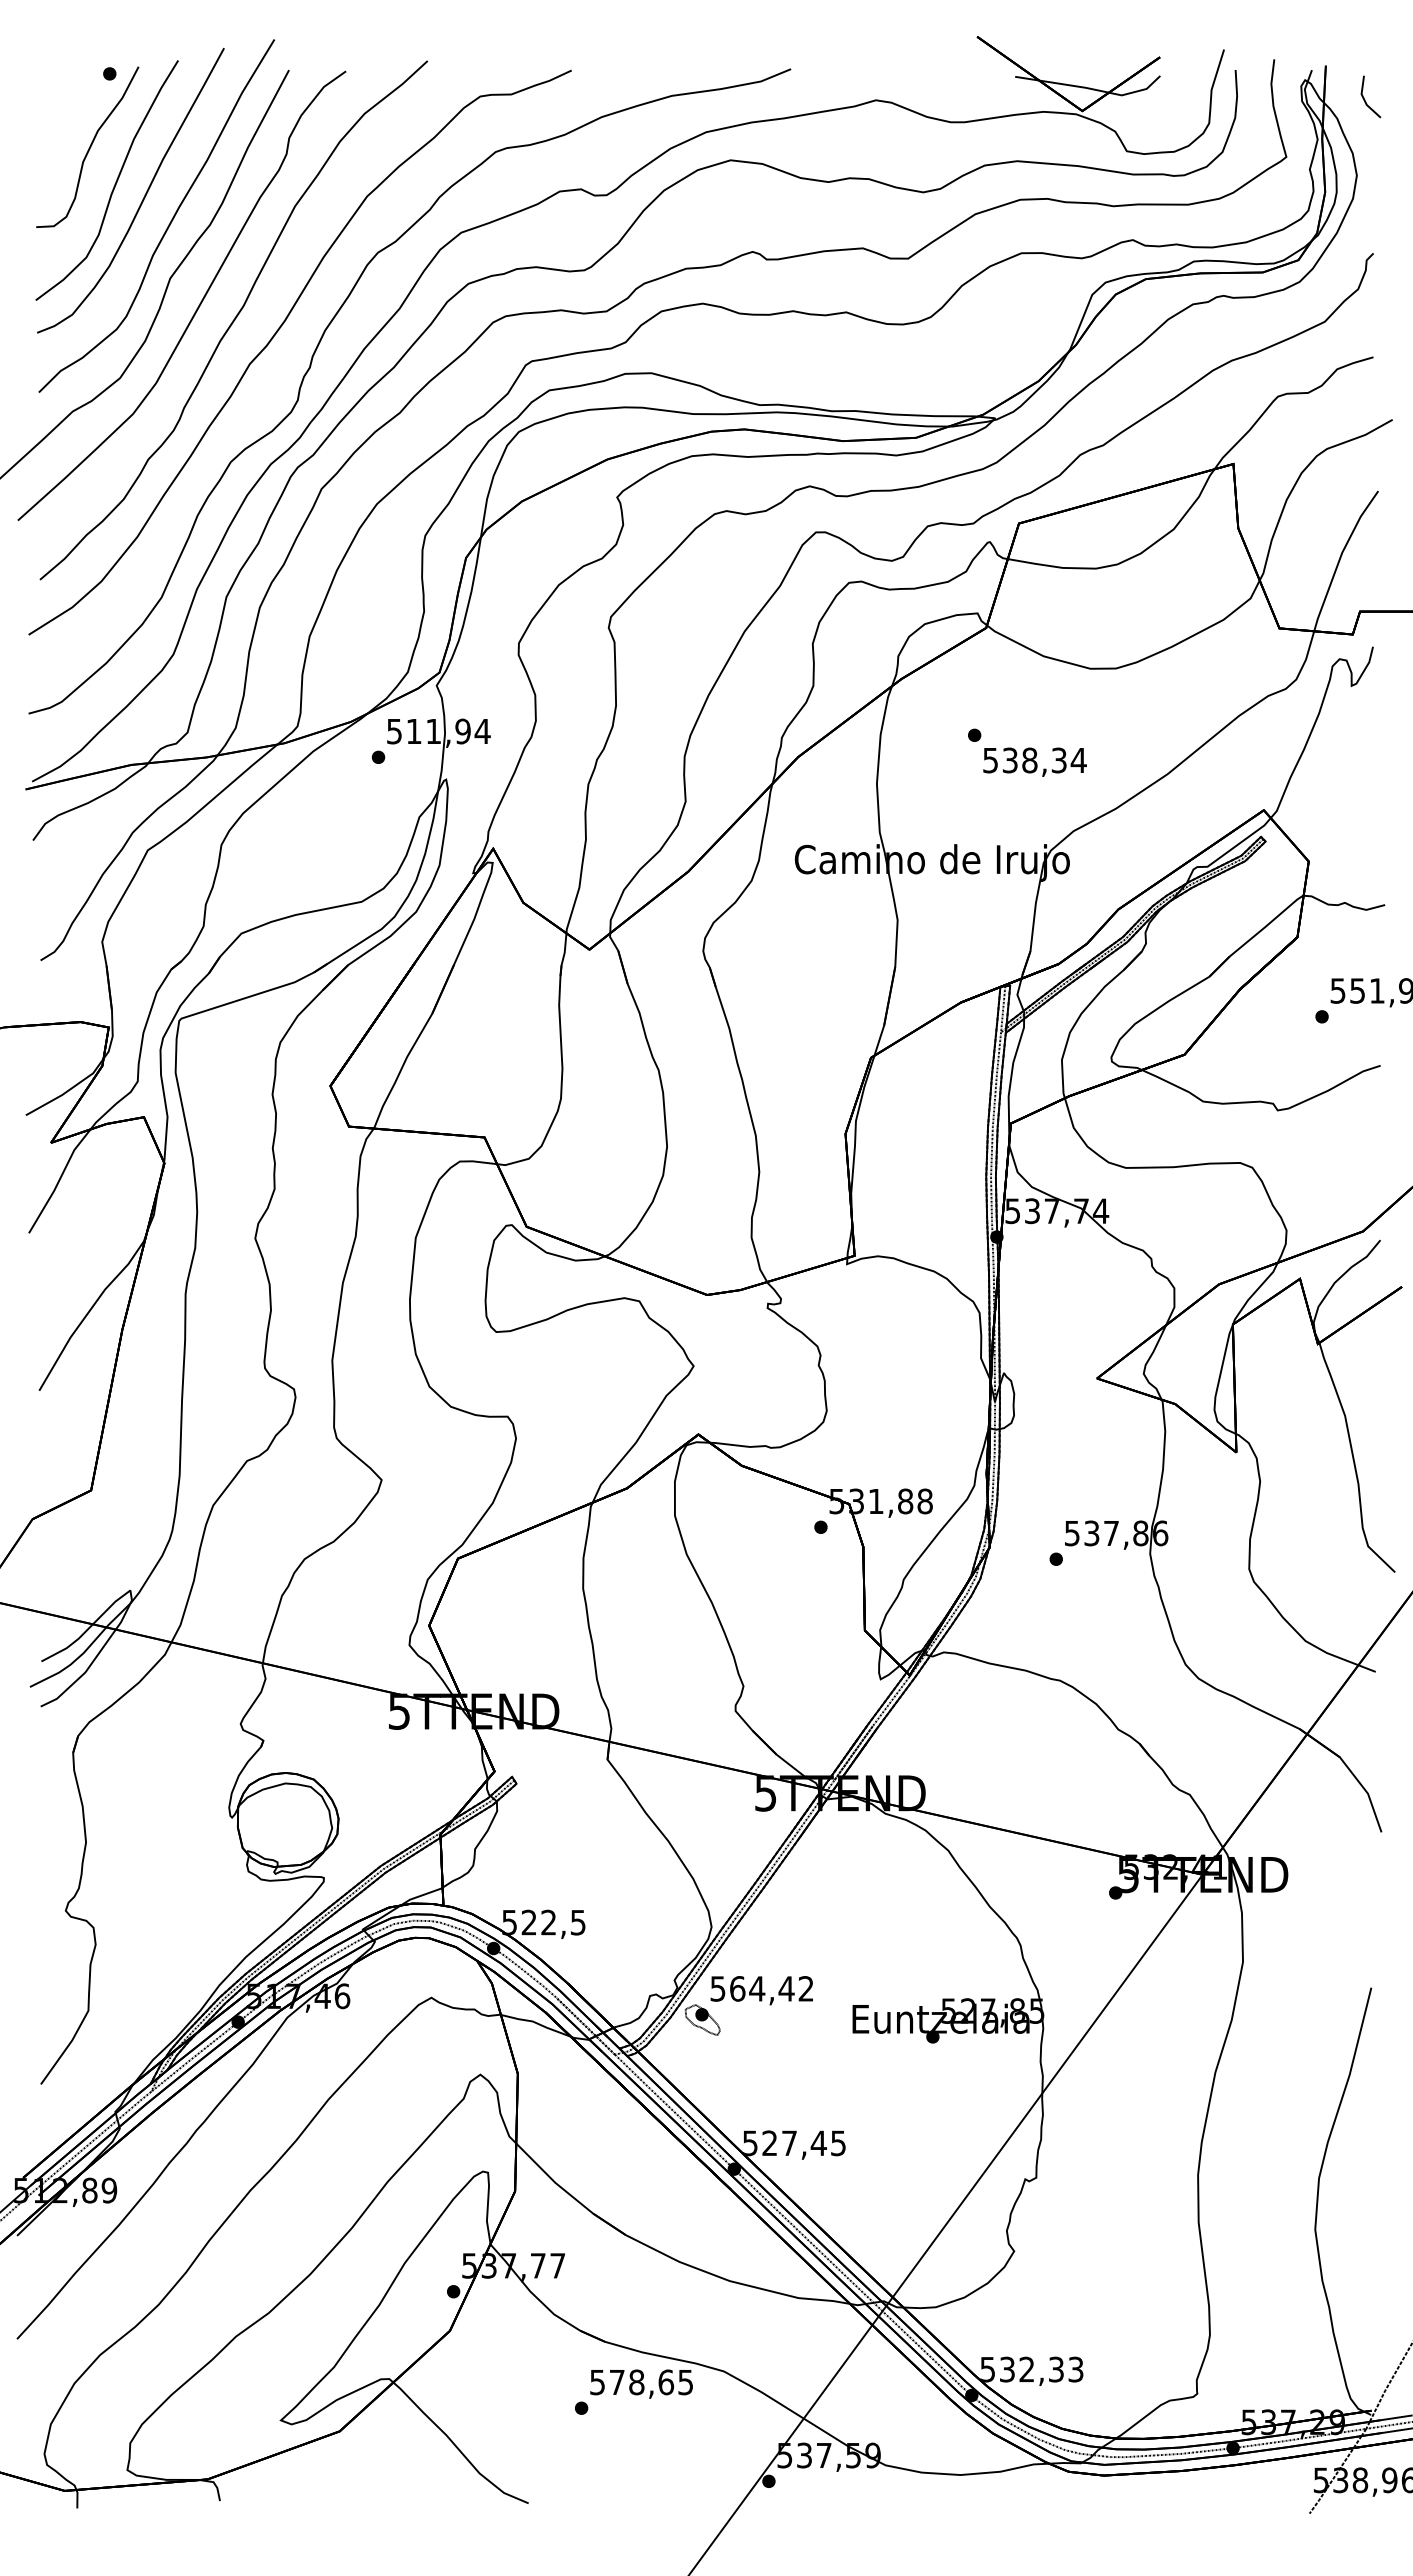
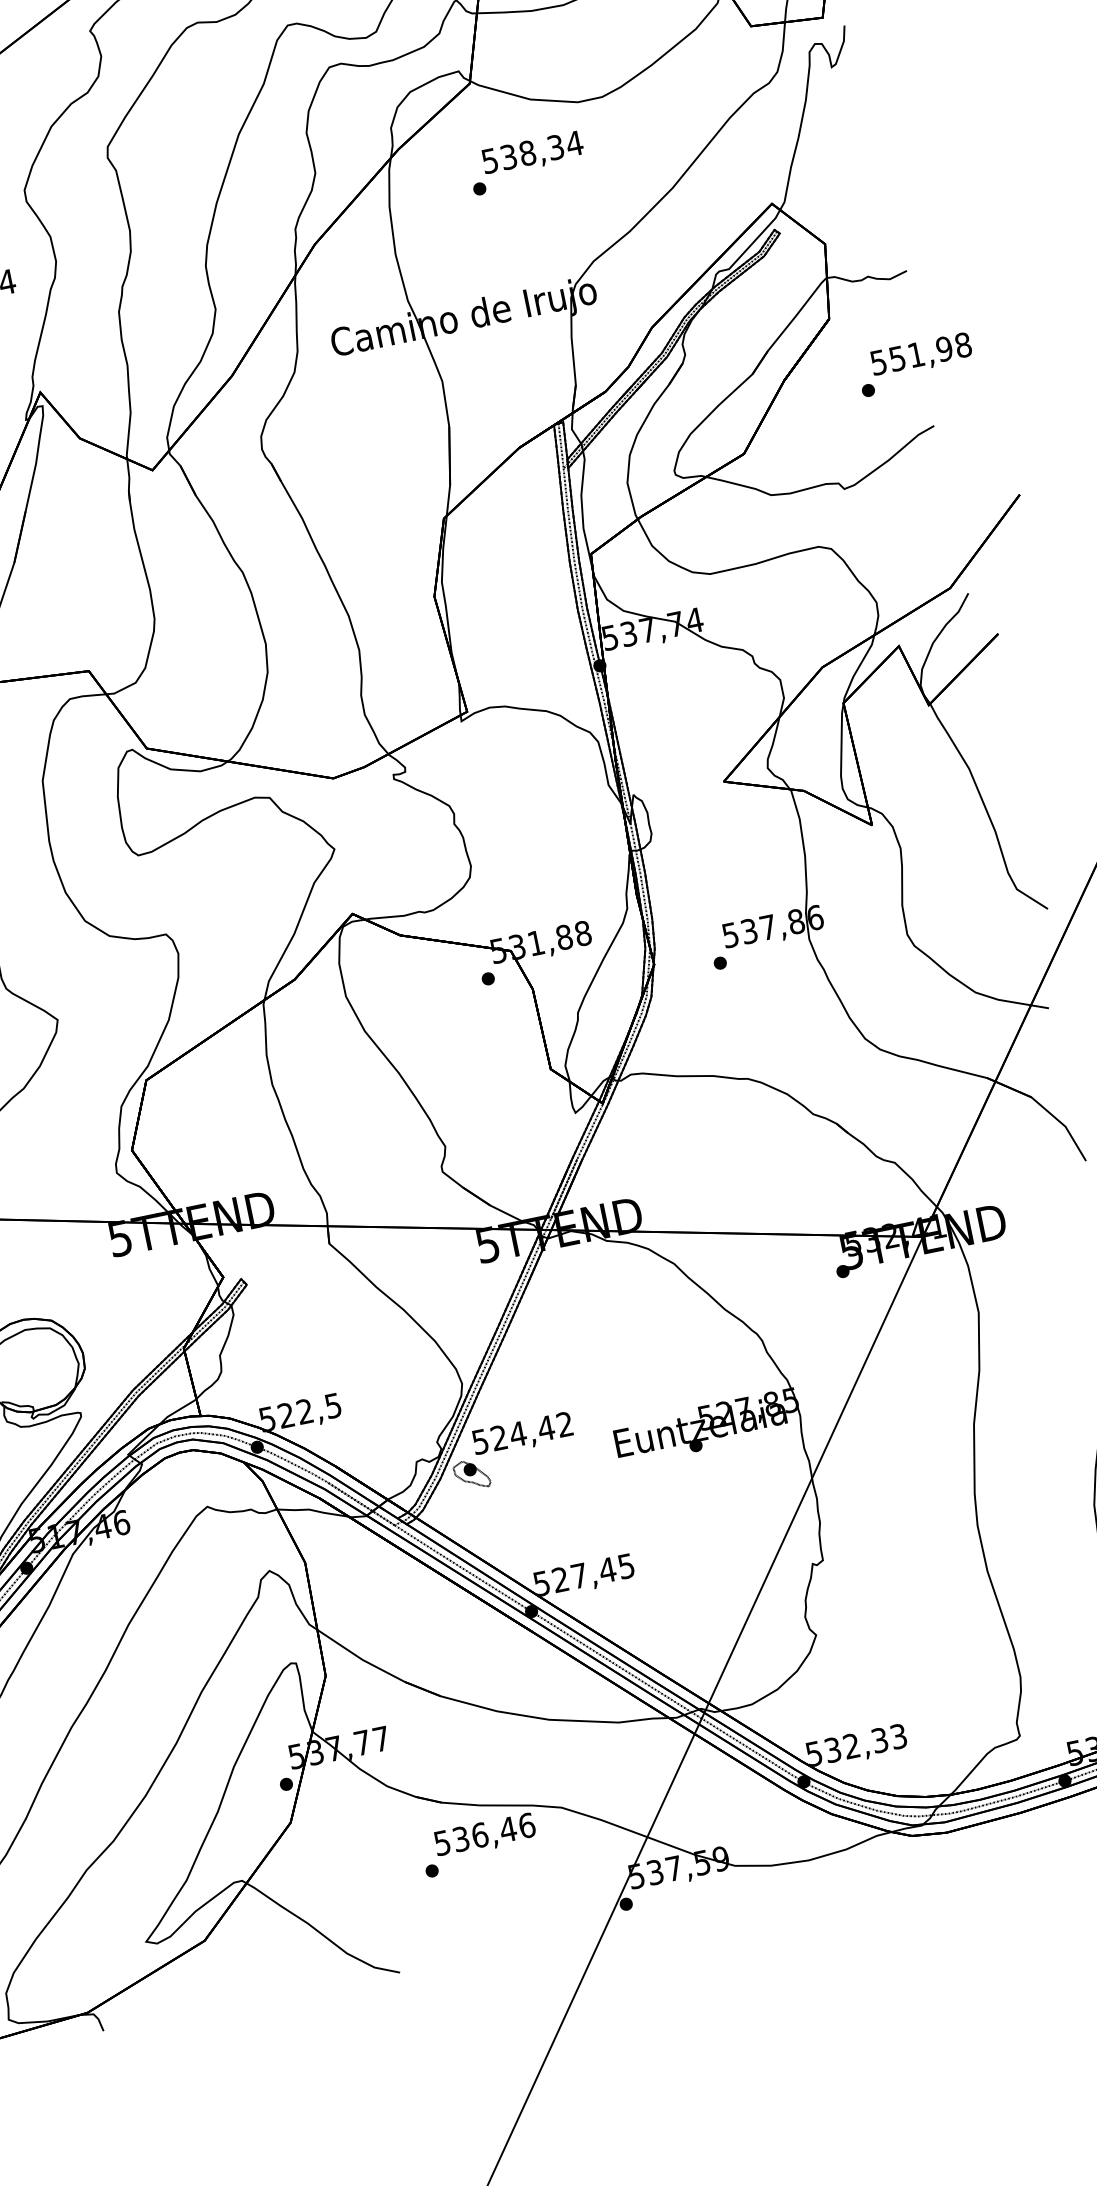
text: (1034, 761) -> (532, 153), moved
text: (737, 1988) -> (499, 1437), 564,42 -> 524,42
text: (651, 2382) -> (494, 1832), 578,65 -> 536,46

